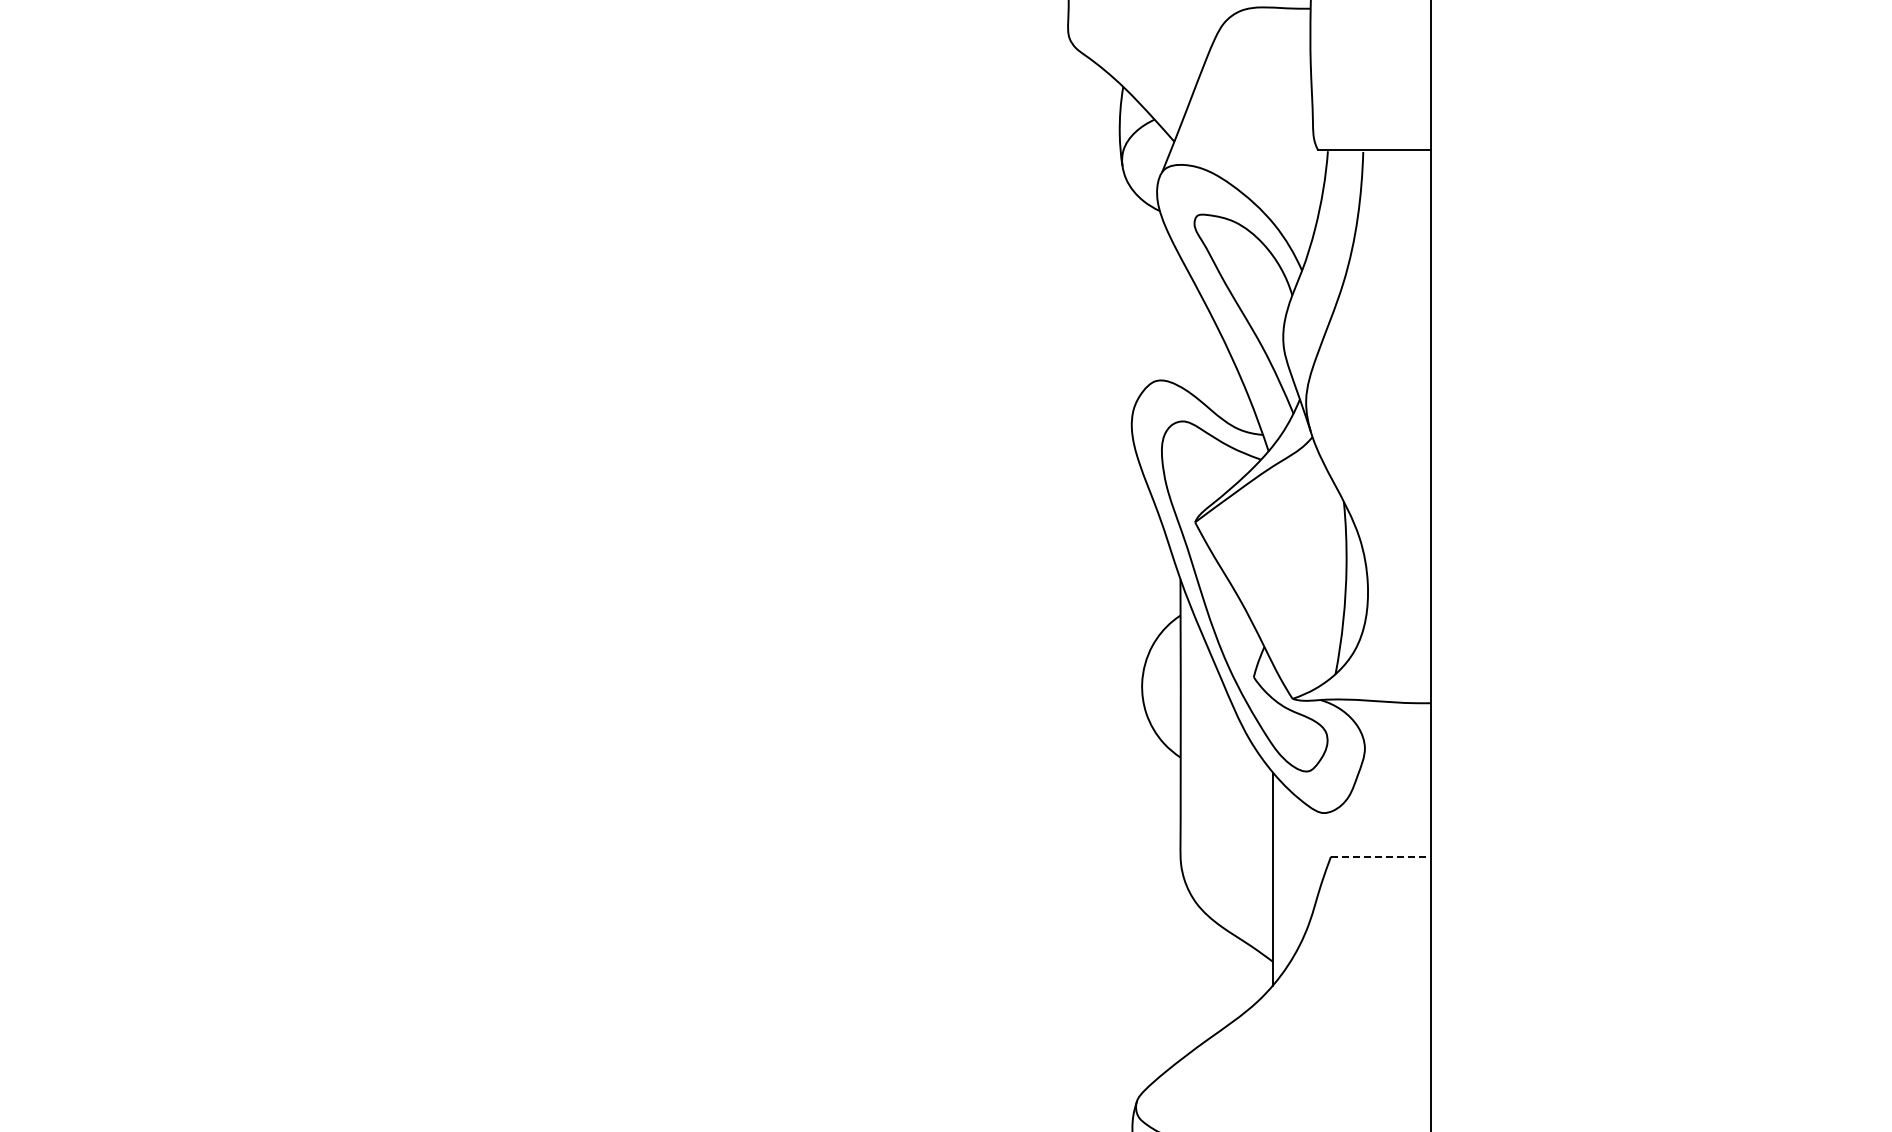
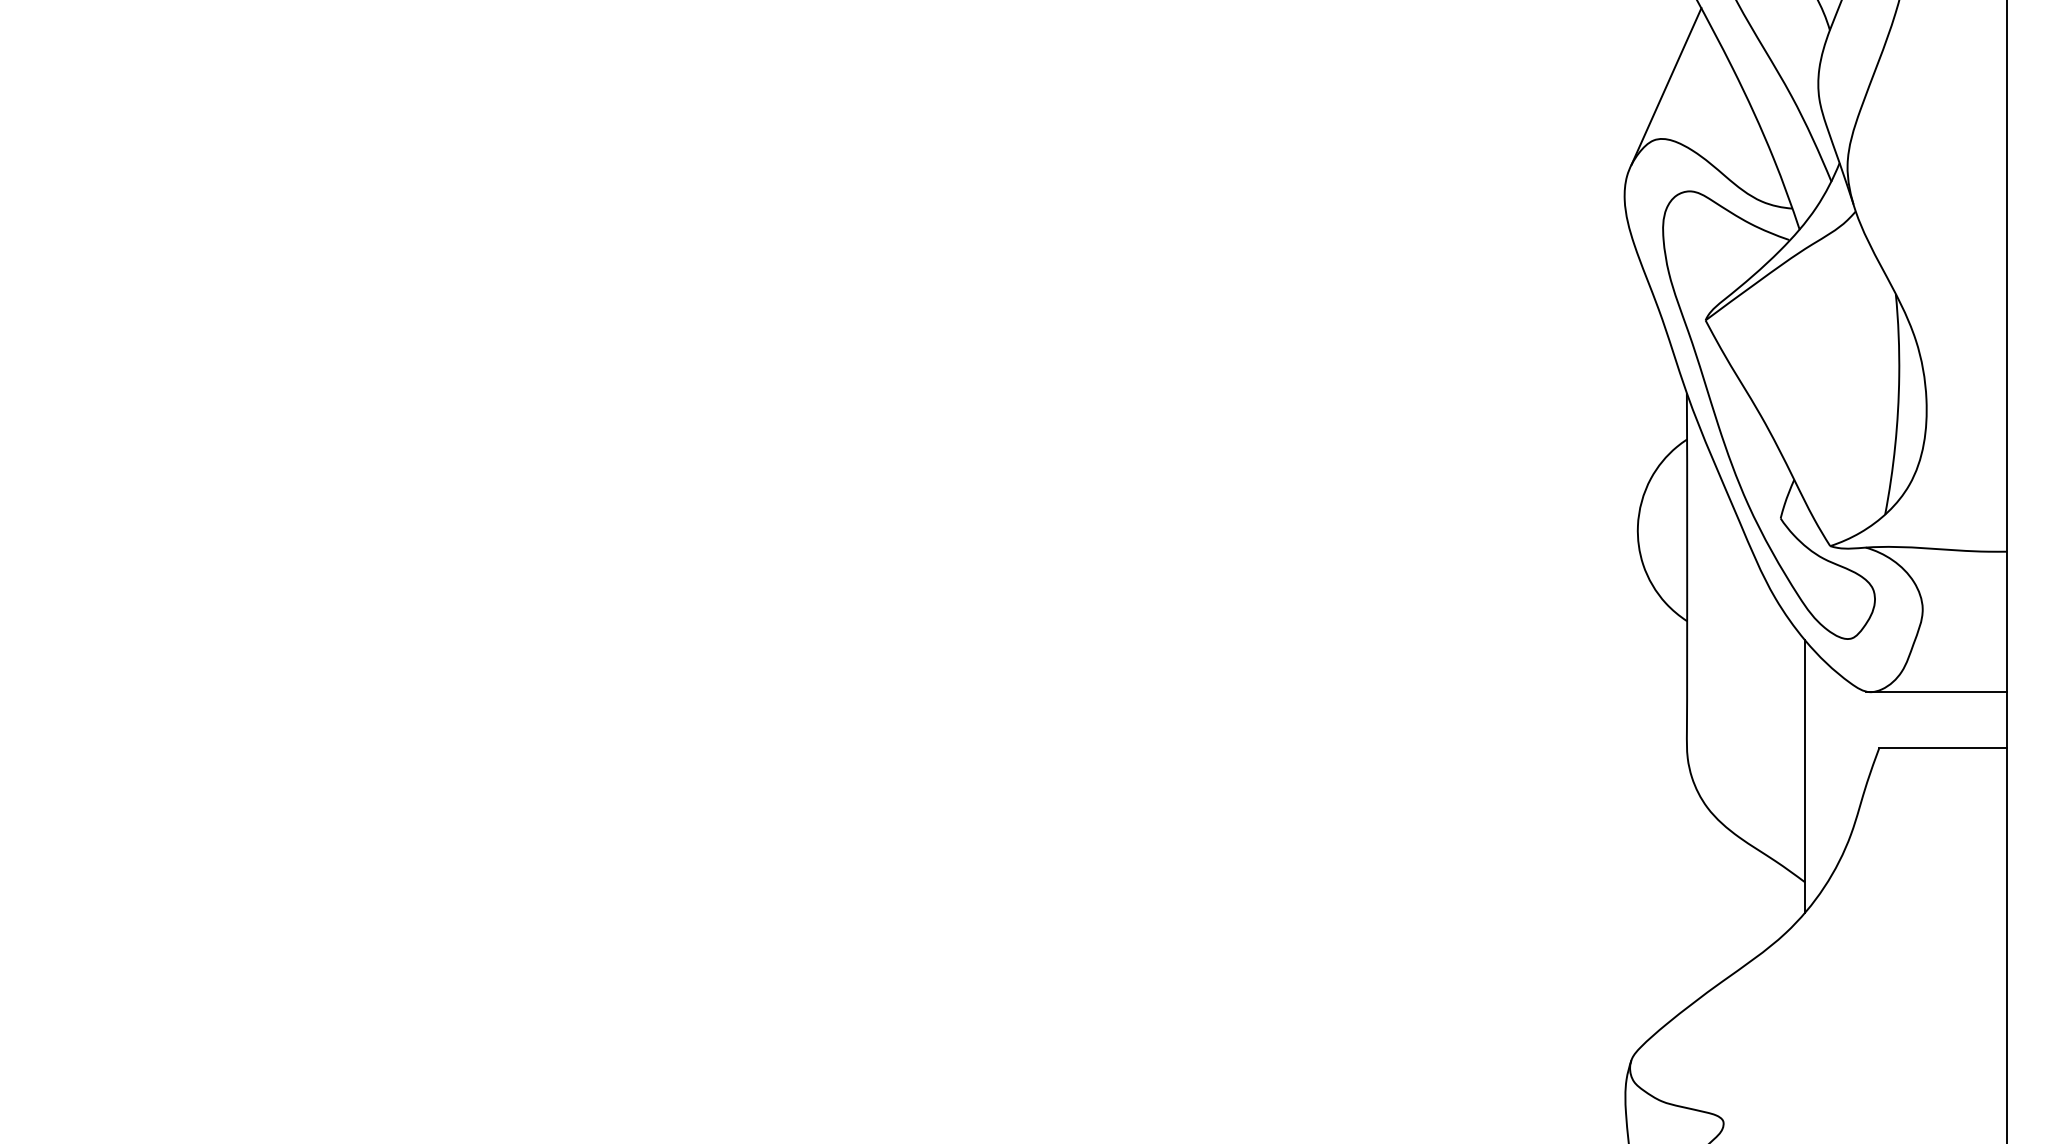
line: (1164, 339) -> (1666, 86), added
line: (1375, 812) -> (1936, 691), added
line: (1380, 856) -> (1942, 747), dashed -> solid

